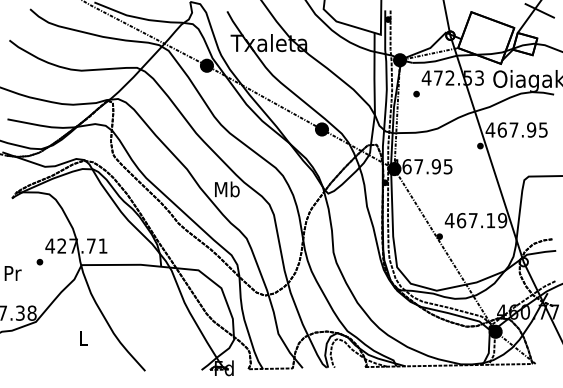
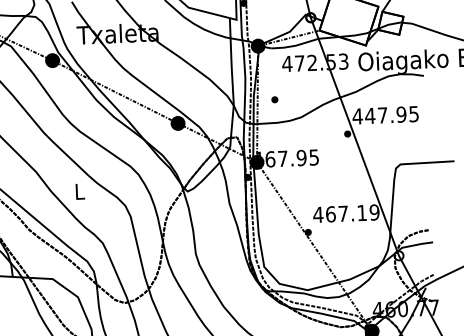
part: (416, 93) -> (274, 99), moved
text: (502, 129) -> (370, 115), 467.95 -> 447.95
text: (227, 189) -> (80, 191), Mb -> L

